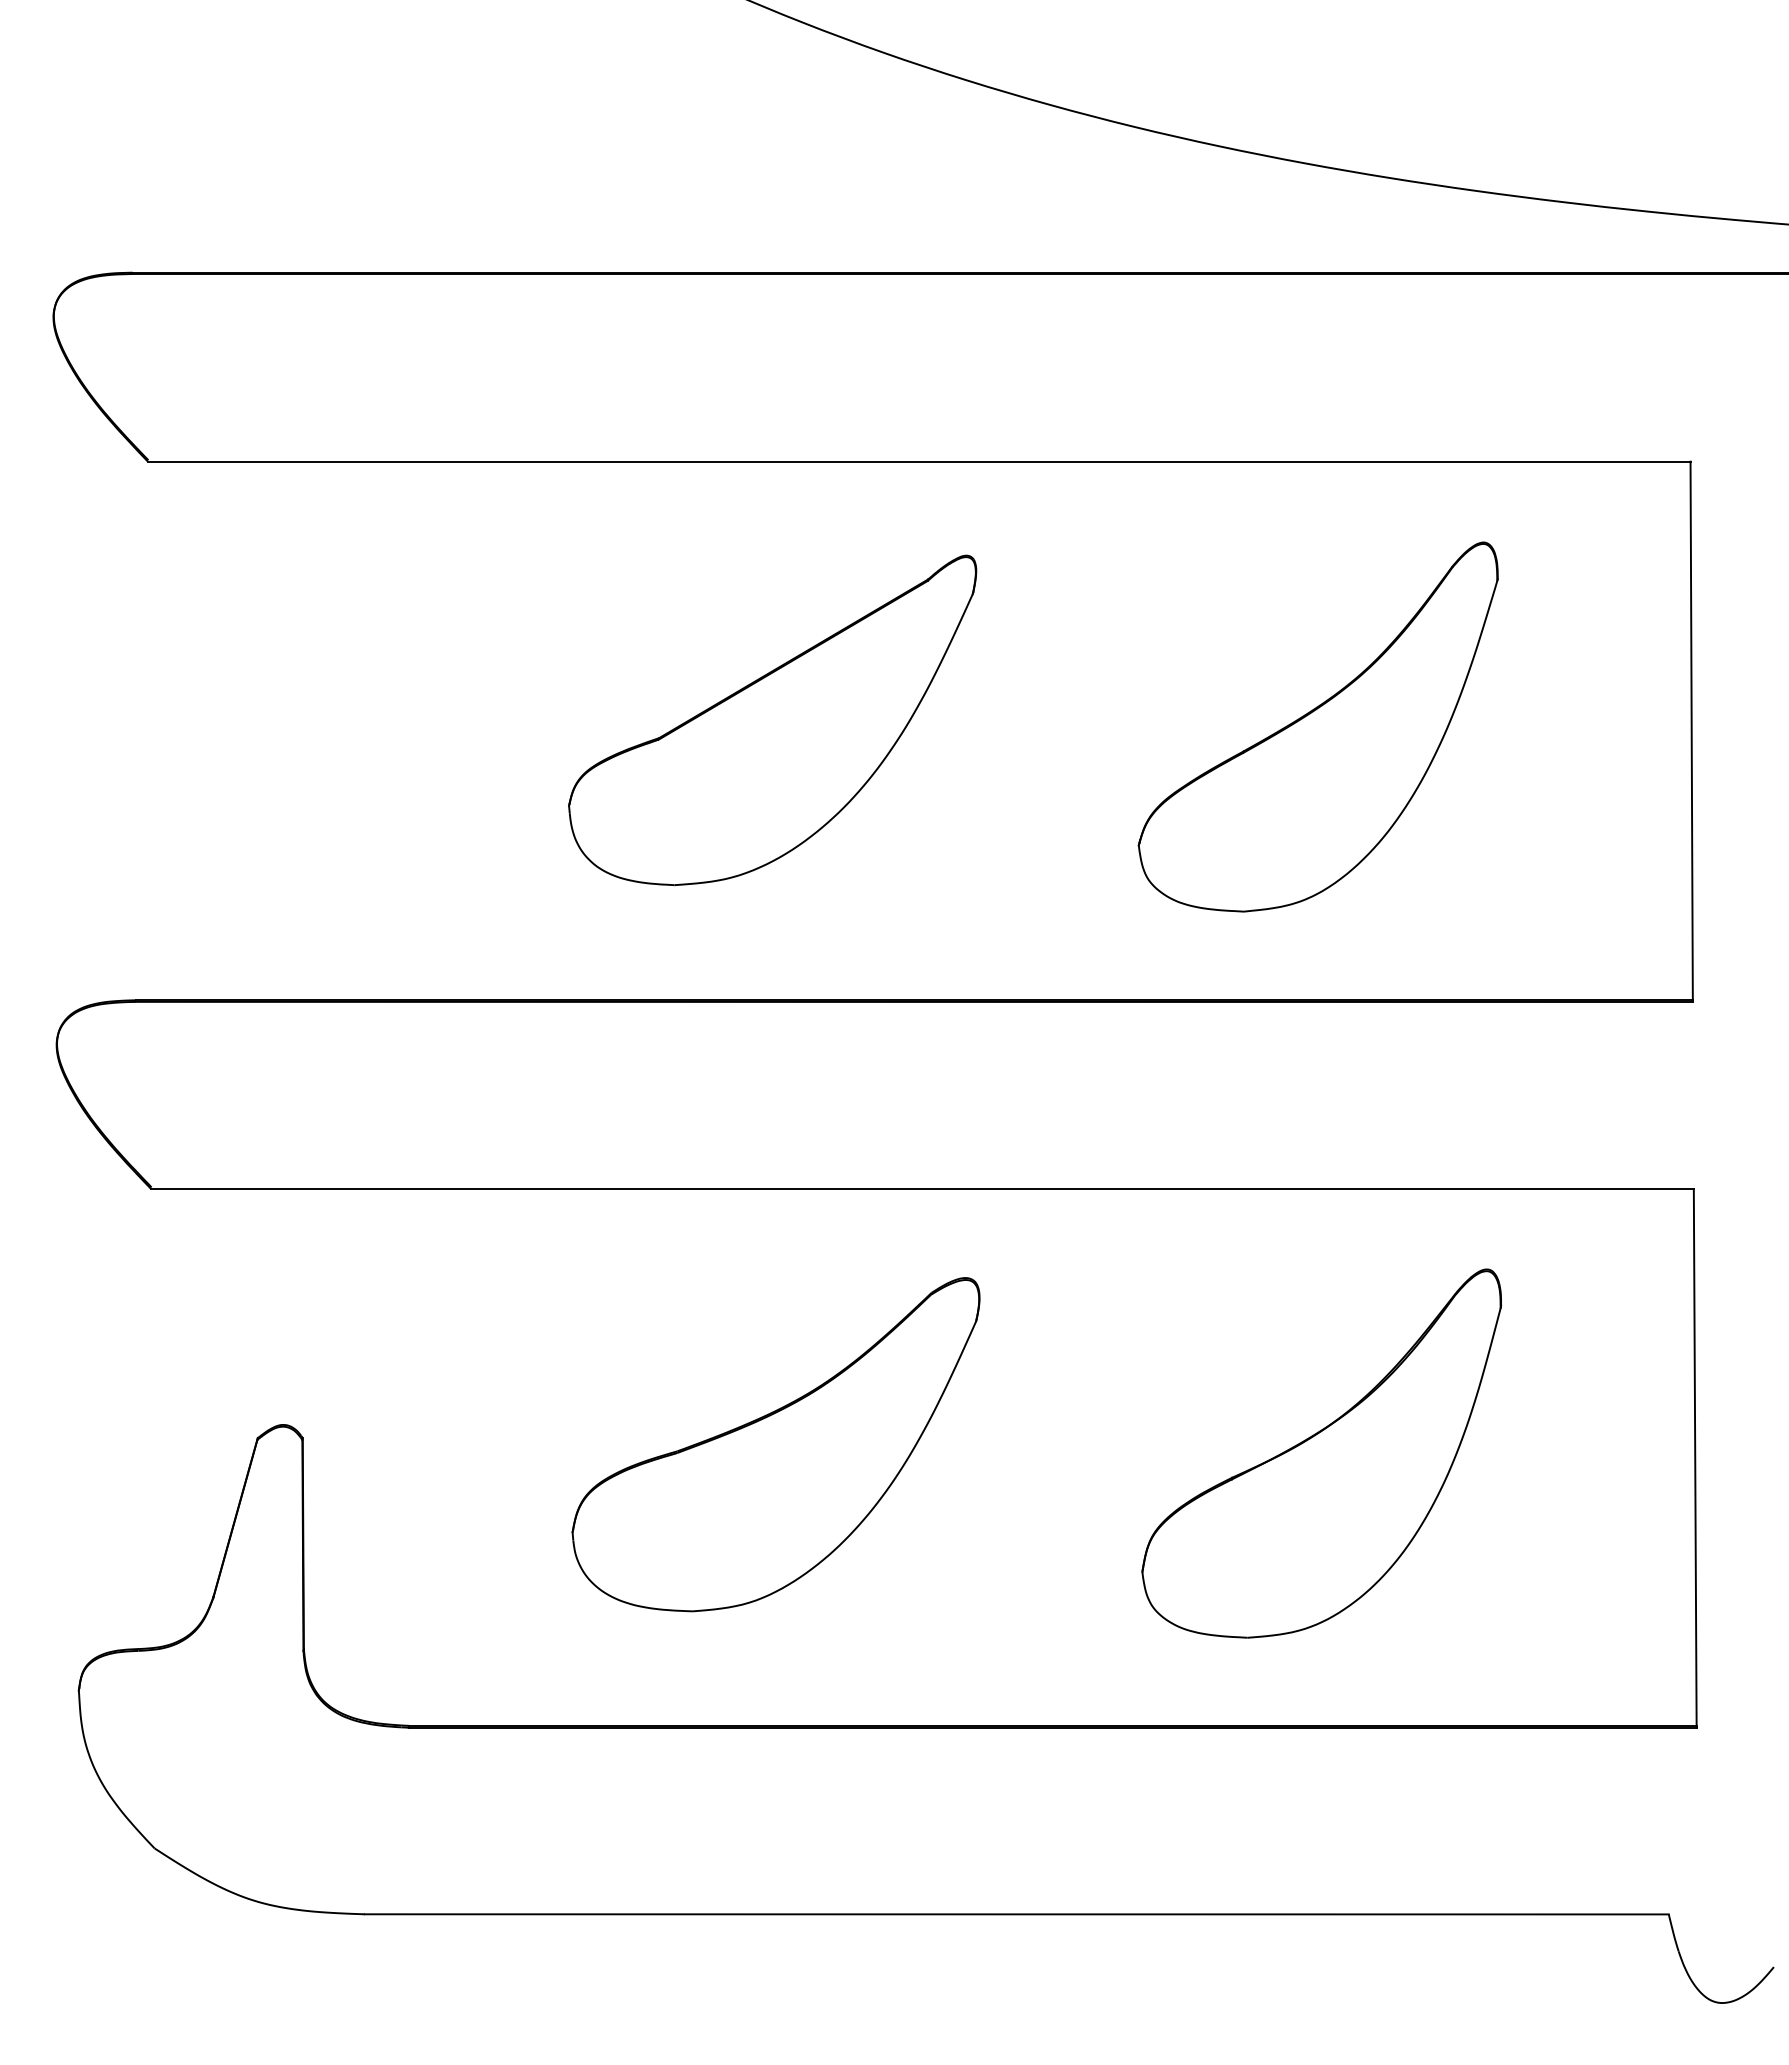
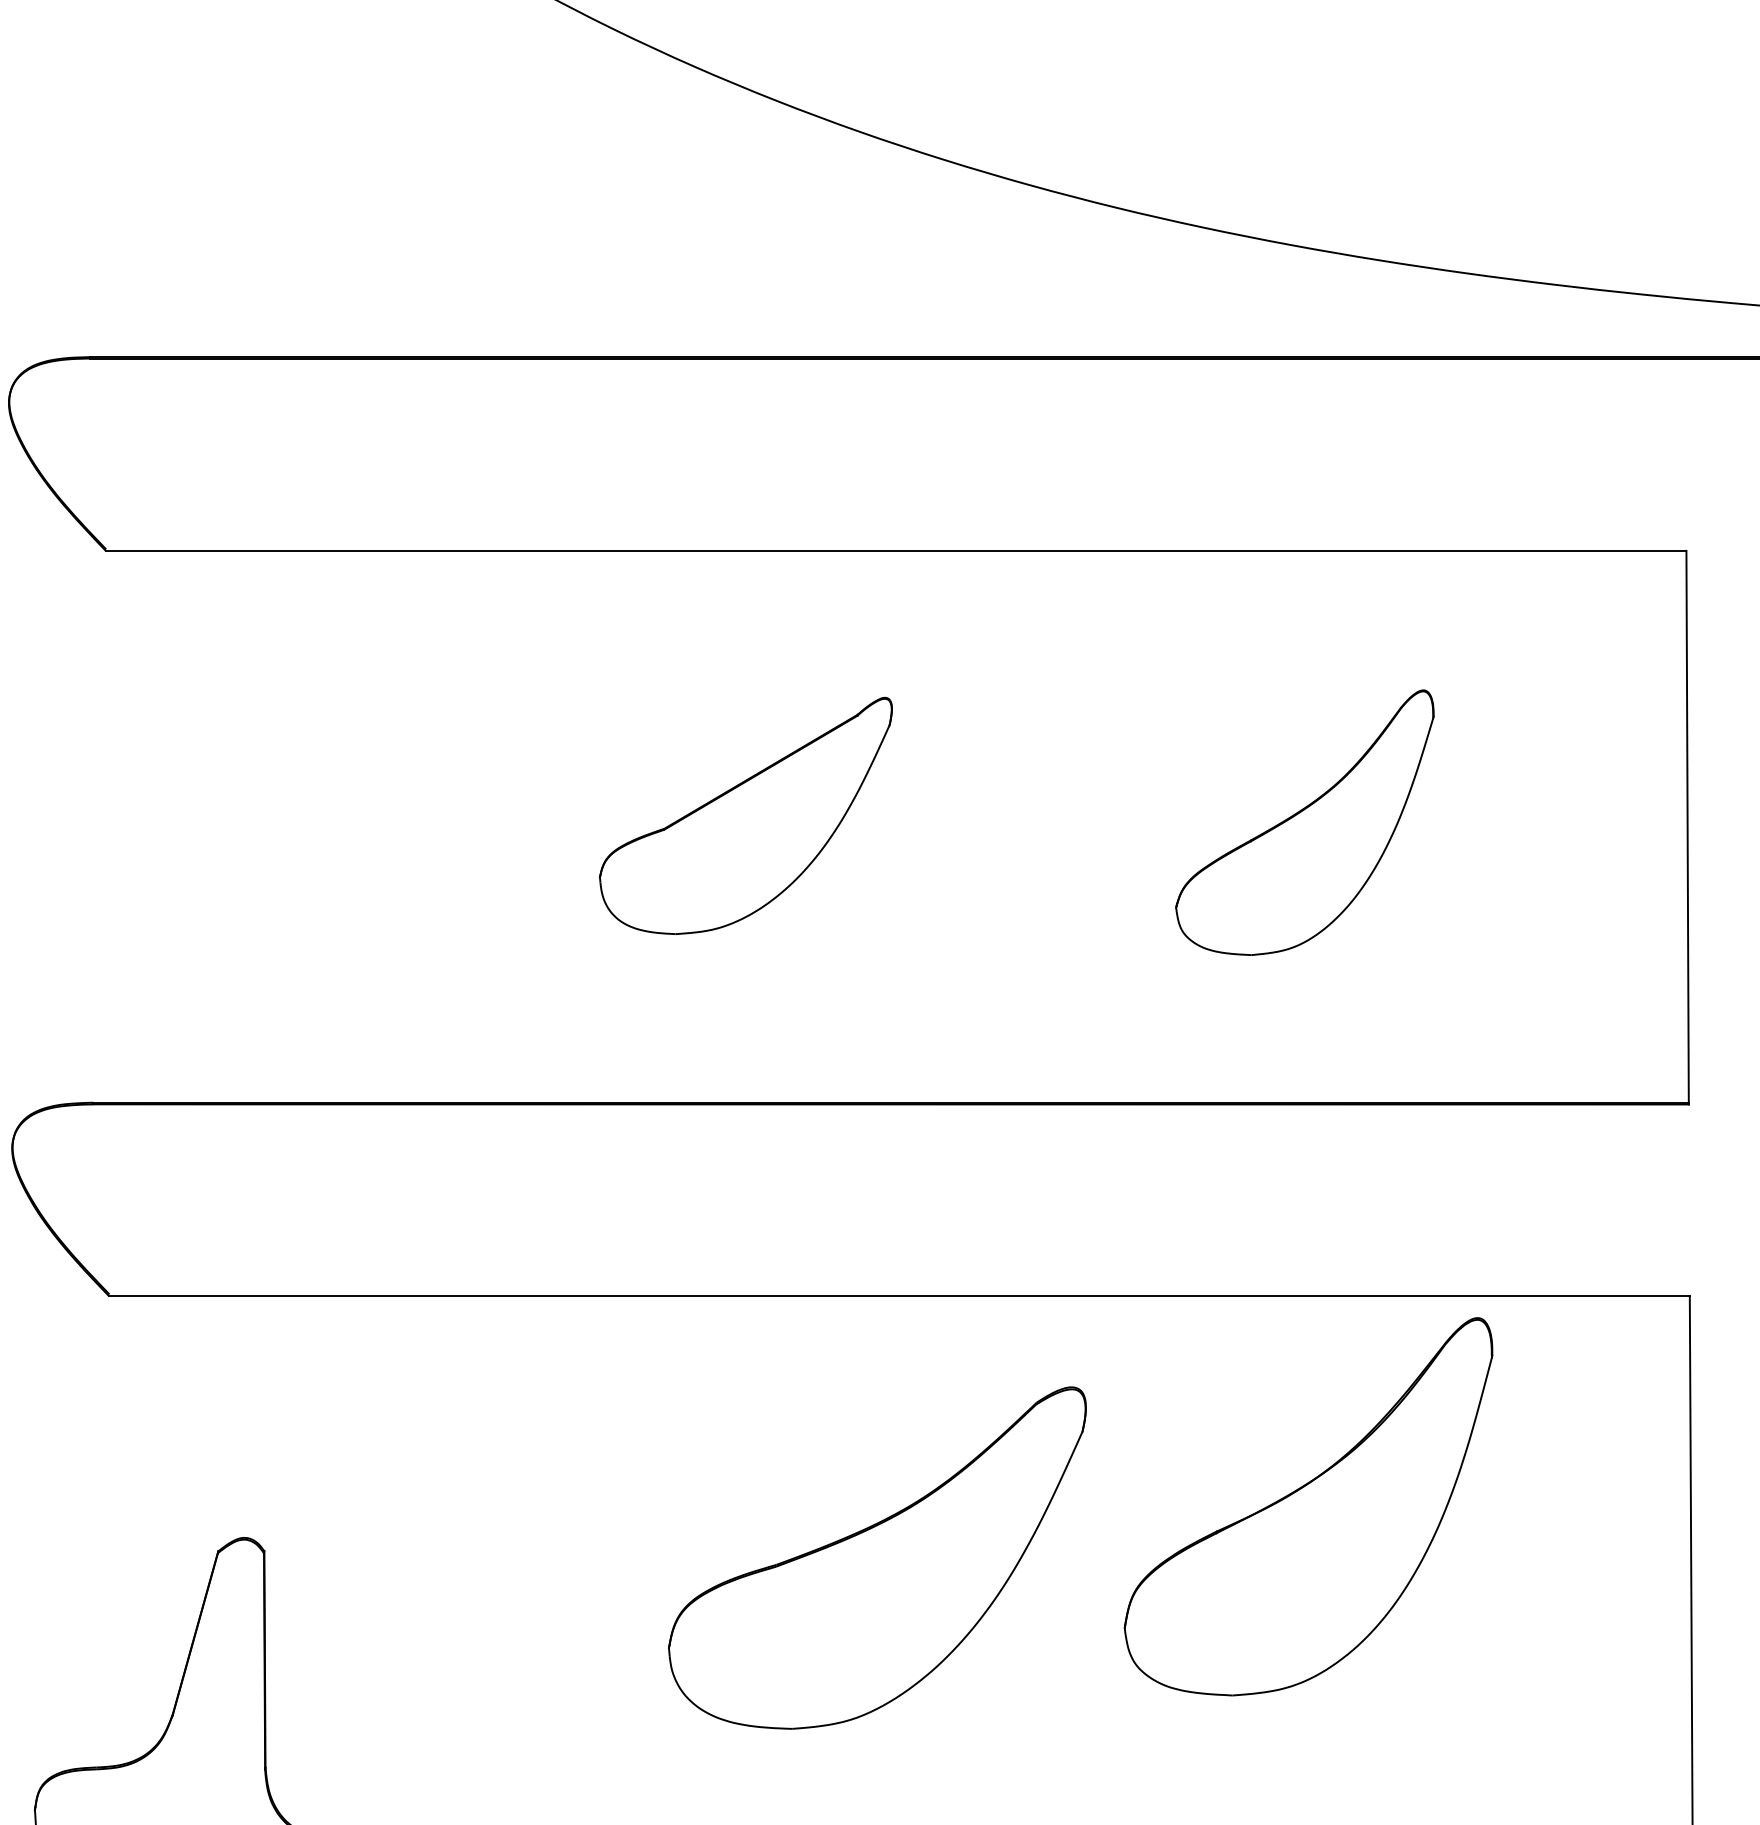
part: (772, 720) -> (745, 816), size x0.7
part: (1317, 726) -> (1304, 822), size x0.7
part: (775, 1444) -> (876, 1557), moved
part: (1321, 1453) -> (1308, 1506), moved

